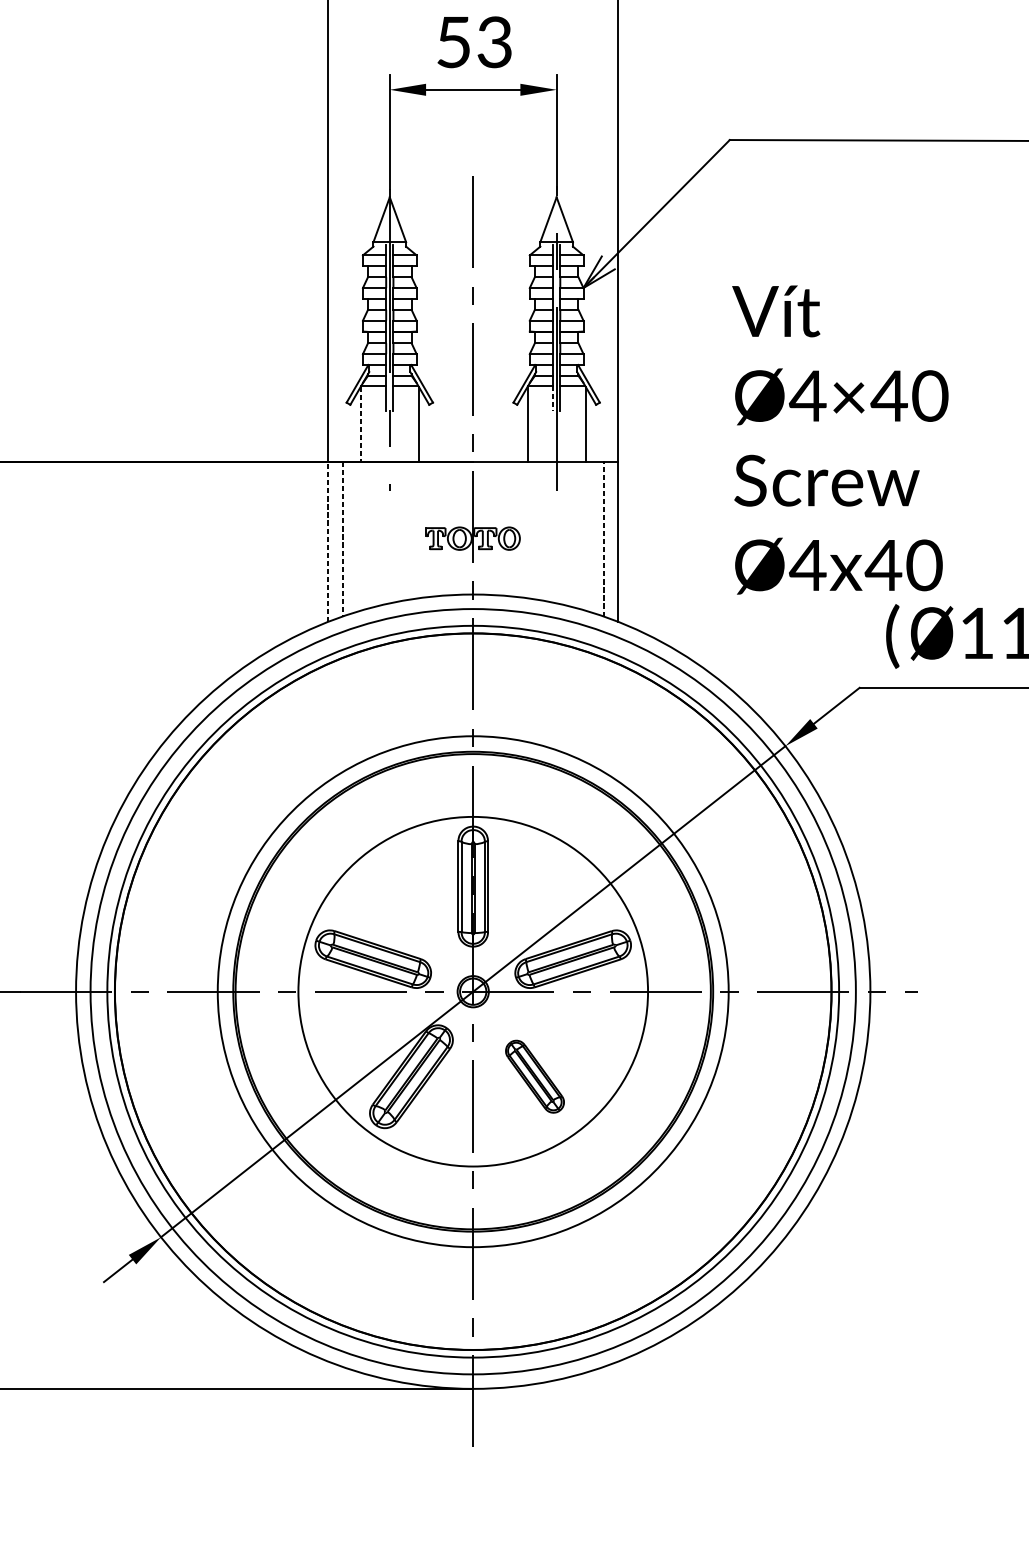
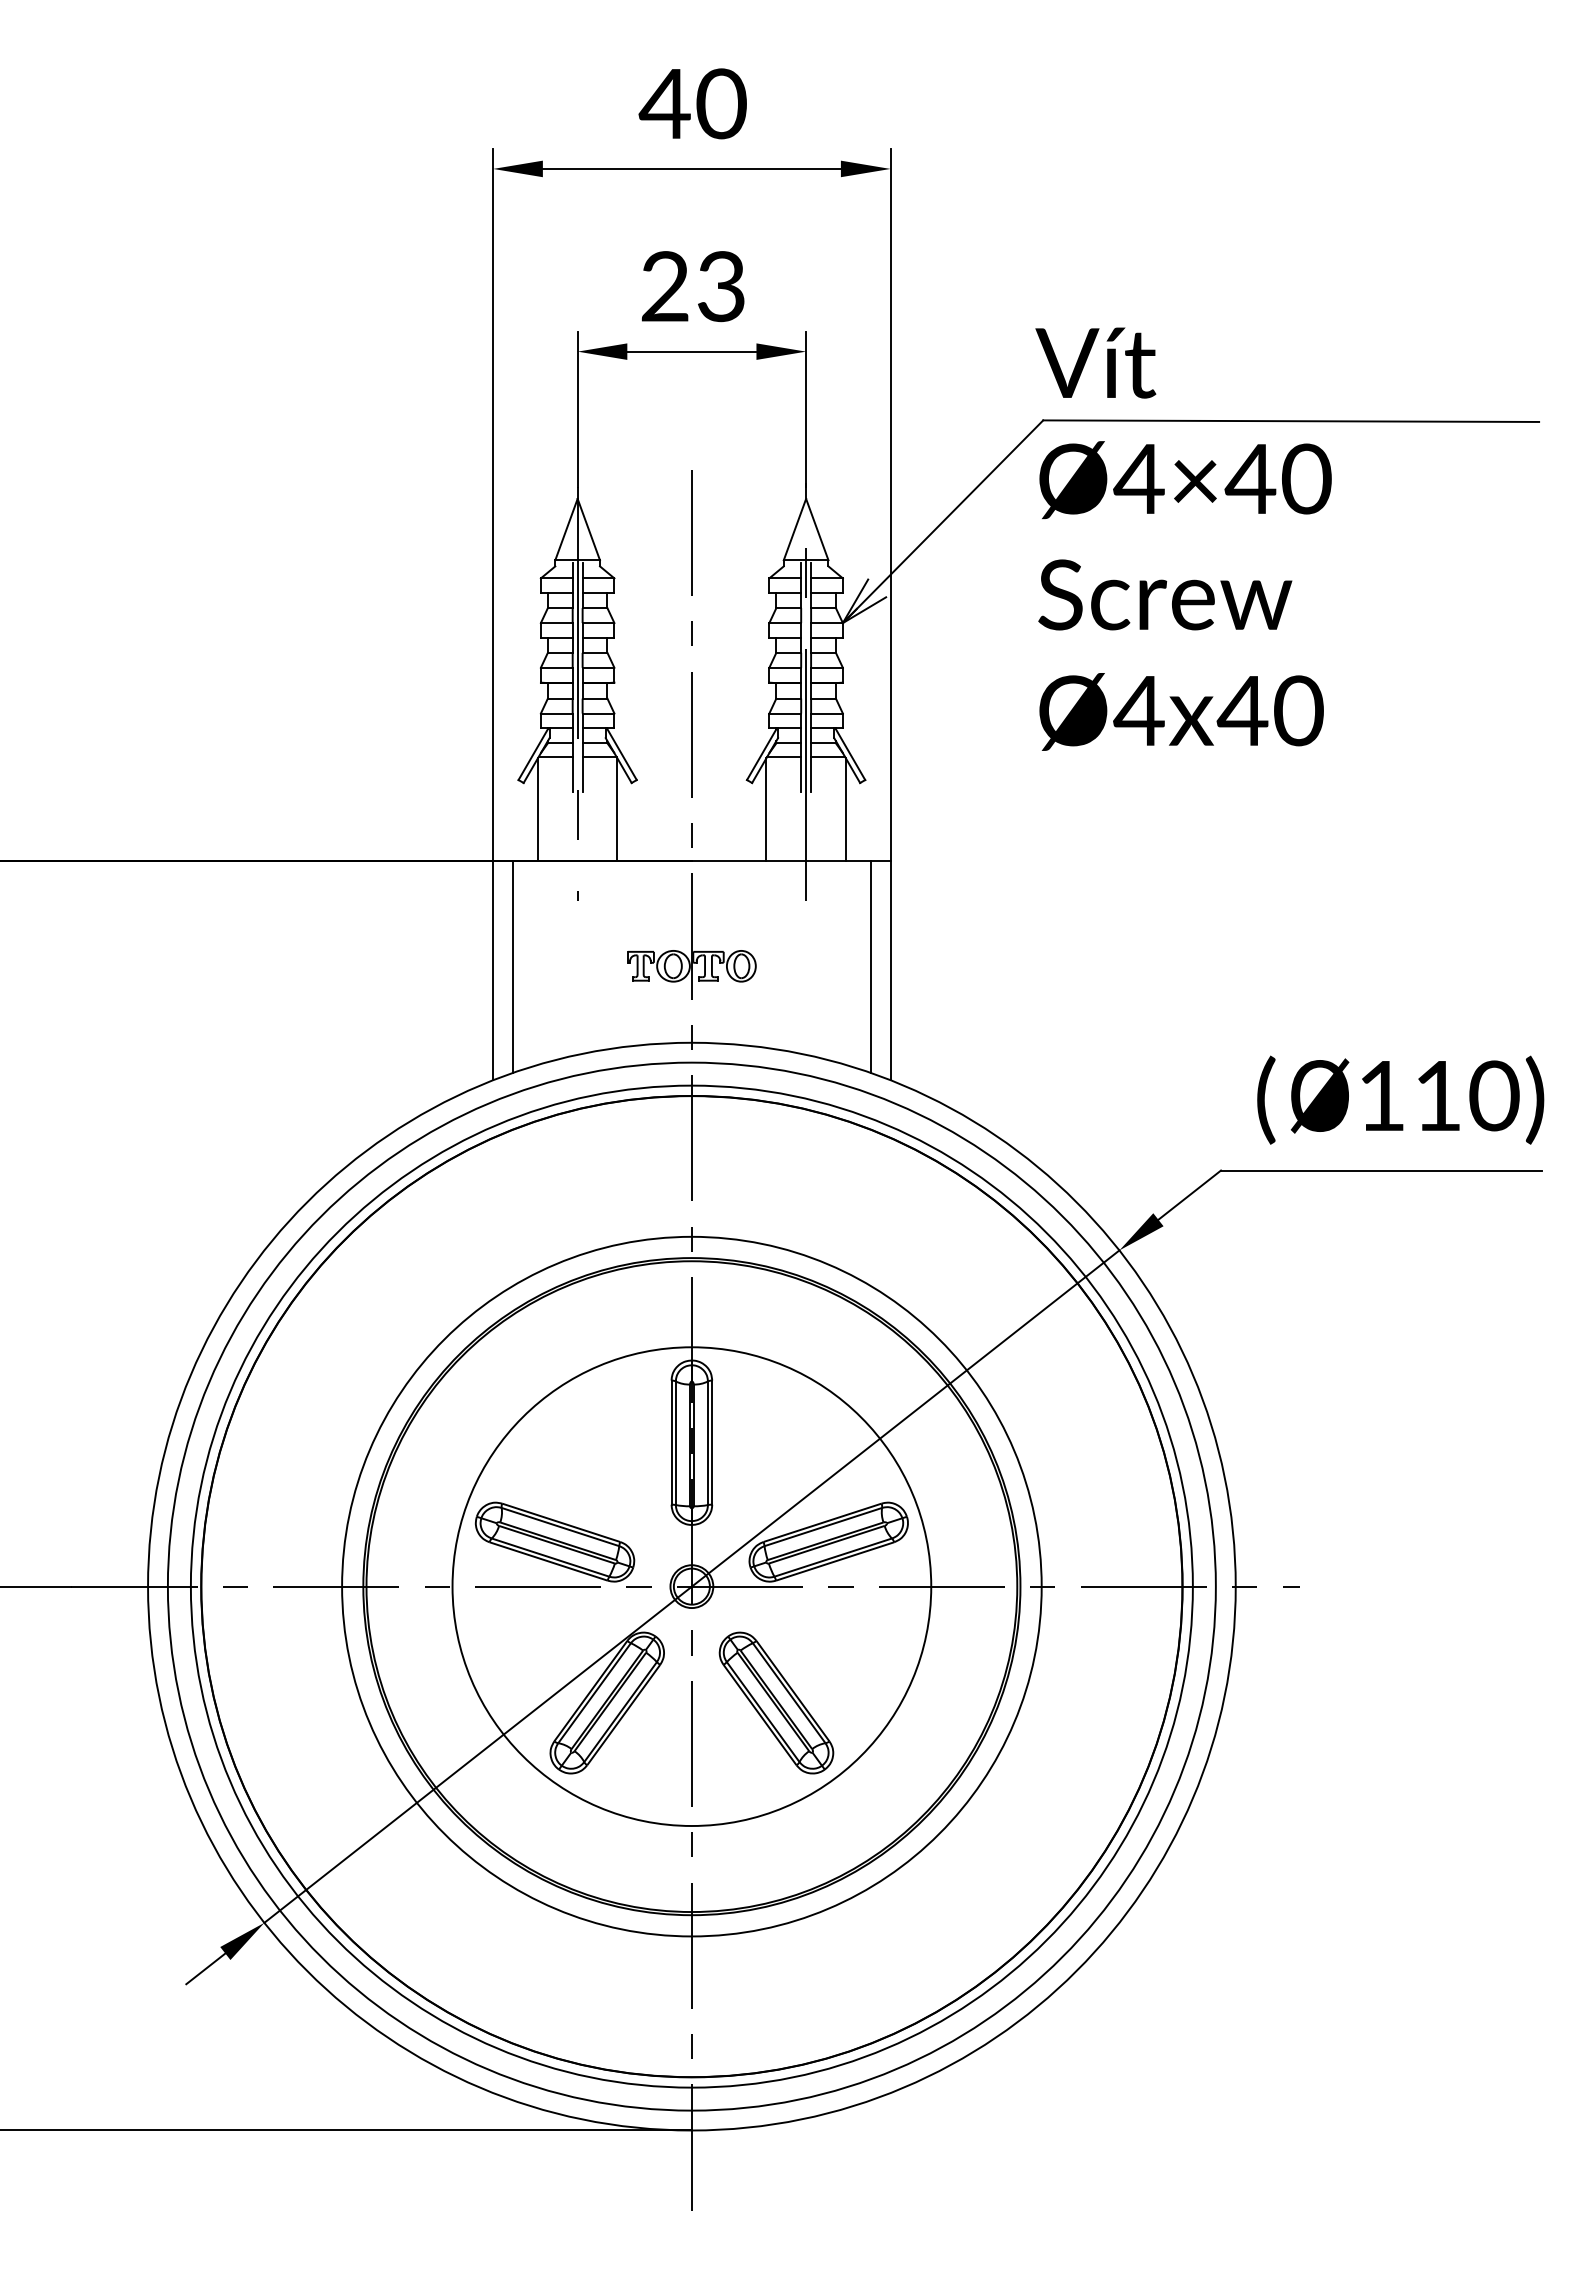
text: (453, 42) -> (664, 286), 53 -> 23
line: (553, 399) -> (801, 775), dashed -> solid
line: (360, 424) -> (537, 809), dashed -> solid
text: (840, 439) -> (1183, 538), moved
line: (342, 539) -> (513, 967), dashed -> solid
line: (603, 539) -> (870, 967), dashed -> solid
line: (328, 541) -> (493, 970), dashed -> solid
part: (535, 1076) -> (776, 1702), size x1.43

